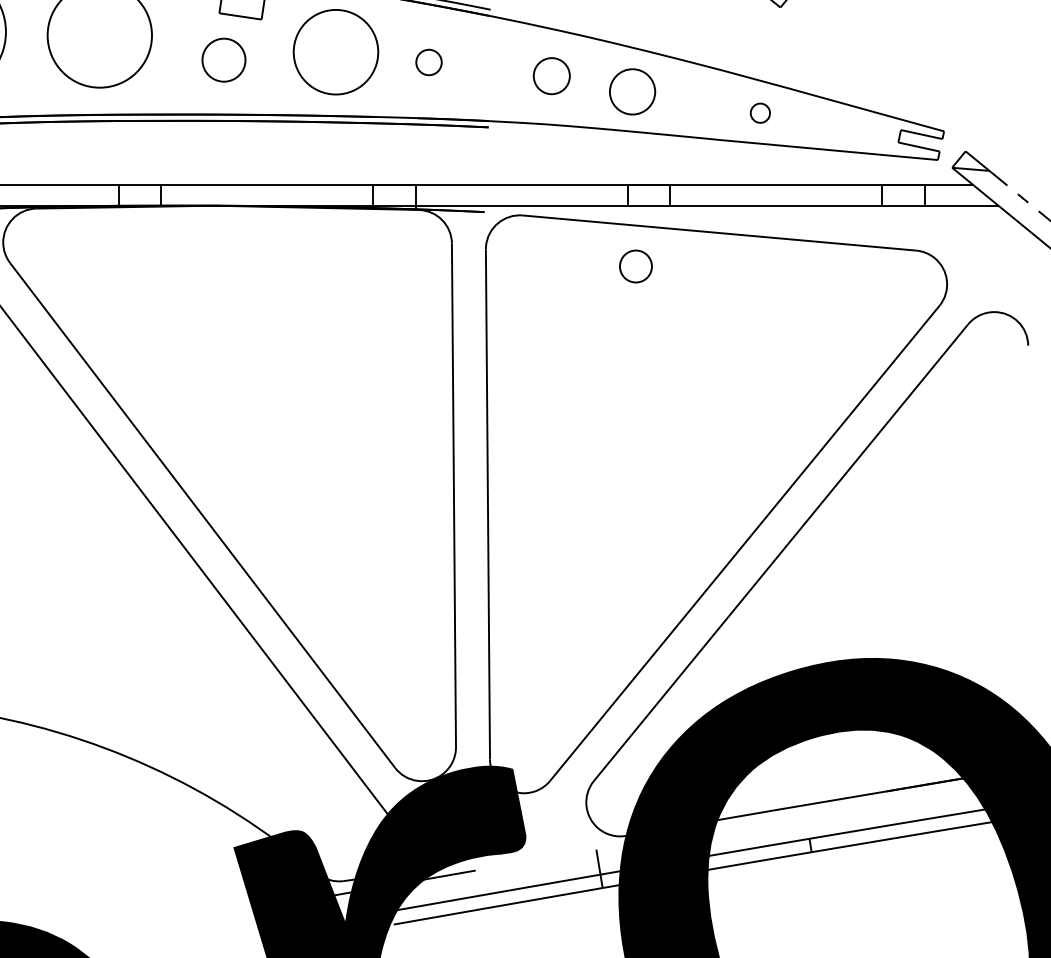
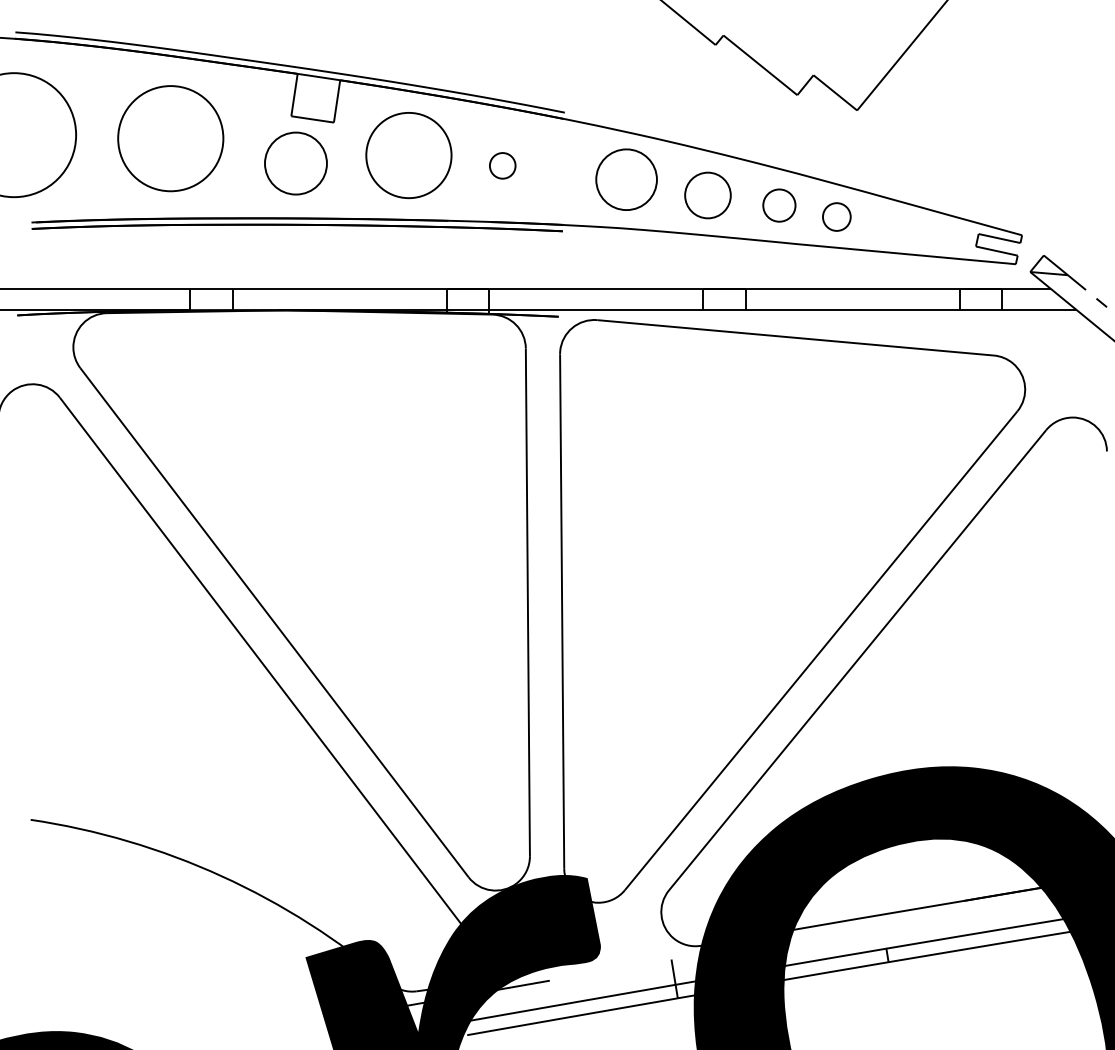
part: (223, 60) -> (295, 163), size x1.43
part: (551, 76) -> (626, 179), size x1.67
part: (760, 112) -> (836, 216), size x1.43
part: (636, 266) -> (779, 205), moved

